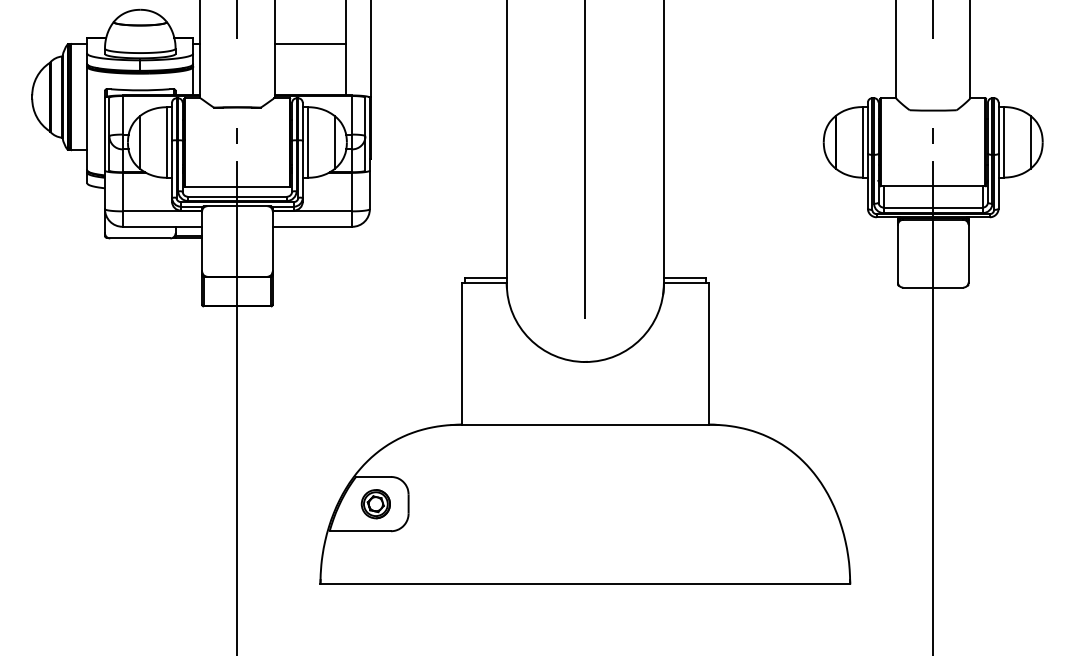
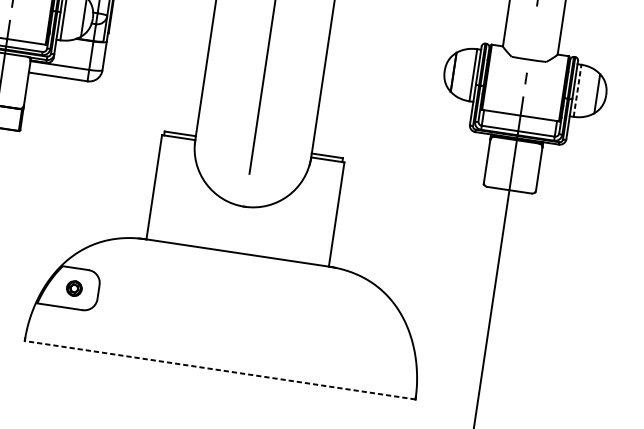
line: (1003, 141) -> (577, 90), solid -> dashed
part: (375, 504) -> (74, 288), size x0.7
line: (585, 583) -> (220, 370), solid -> dashed

